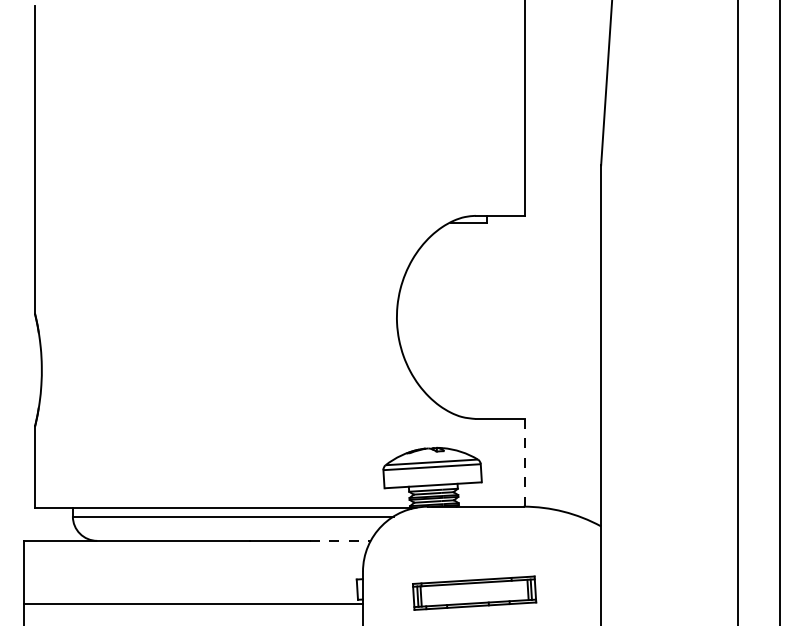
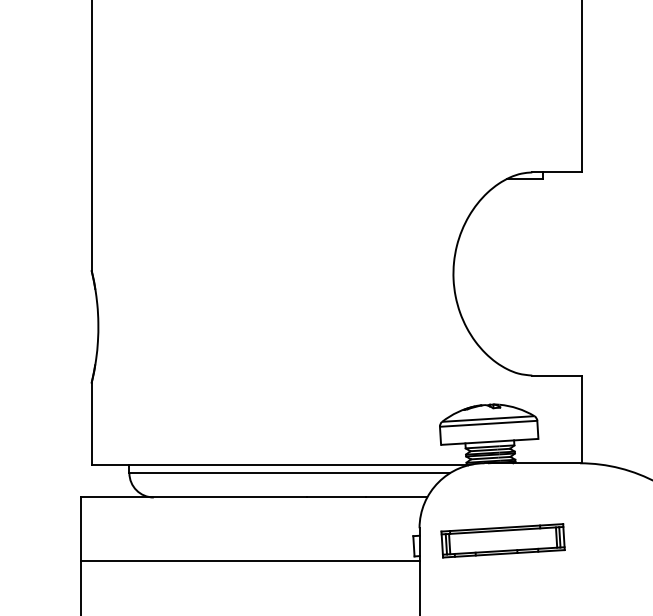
line: (525, 462) -> (582, 419), dashed -> solid
line: (340, 540) -> (397, 497), dashed -> solid
part: (474, 592) -> (503, 540), moved

